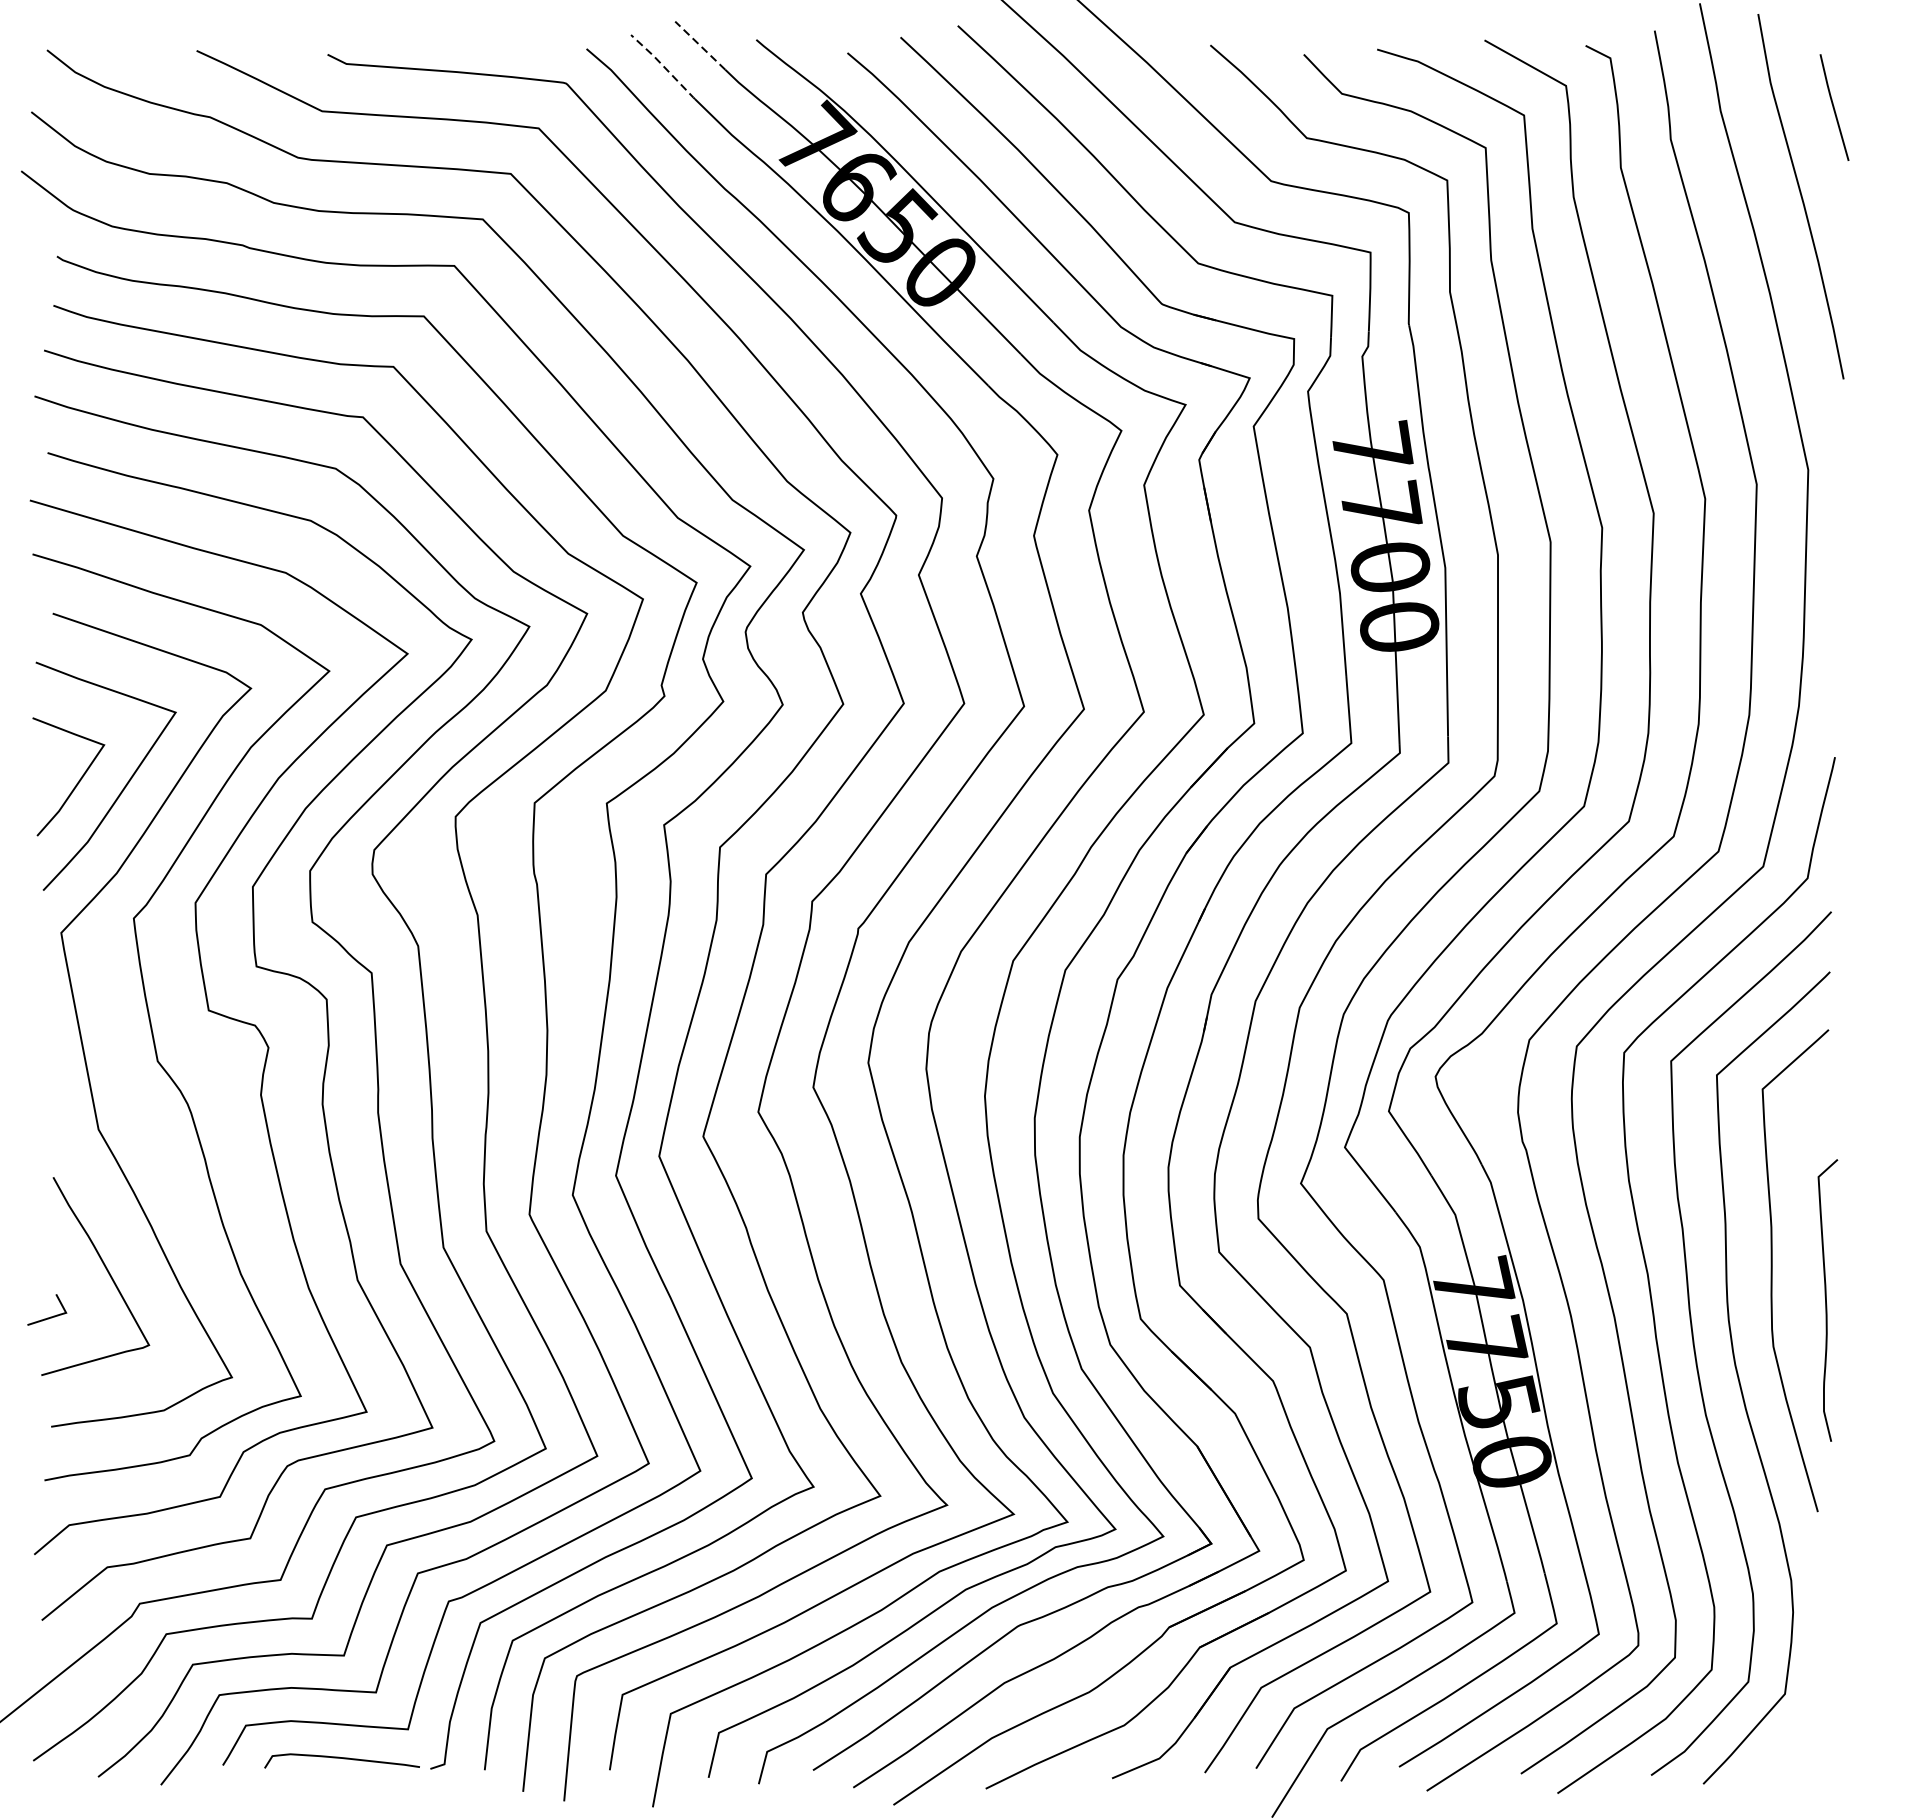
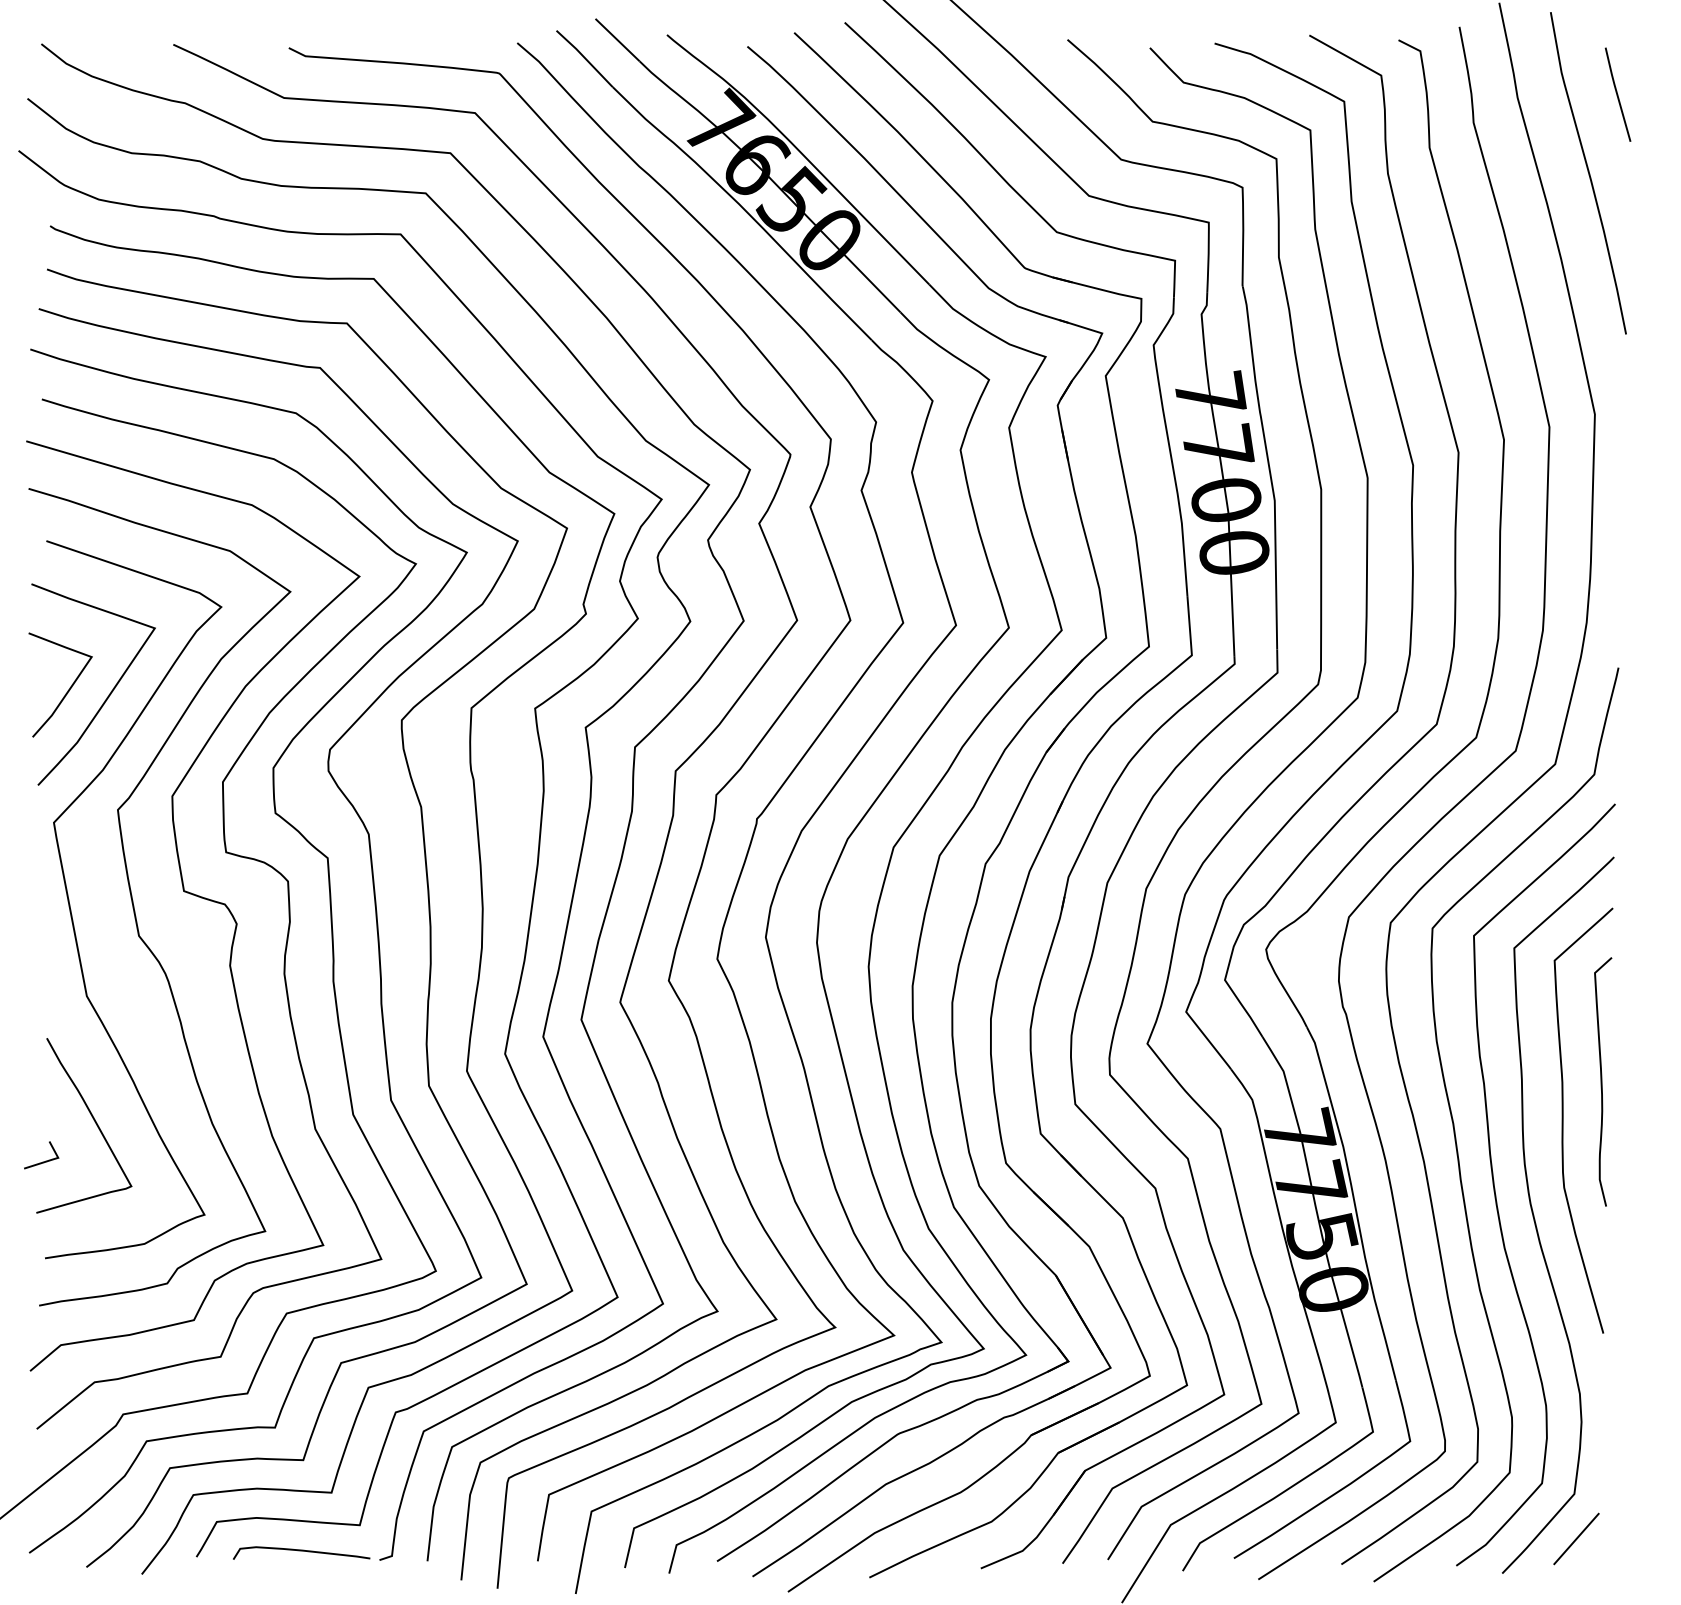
line: (700, 46) -> (617, 40), dashed -> solid
line: (663, 66) -> (585, 58), dashed -> solid
curve: (1827, 1299) -> (1602, 1081), moved
line: (1787, 1744) -> (1576, 1538), added

